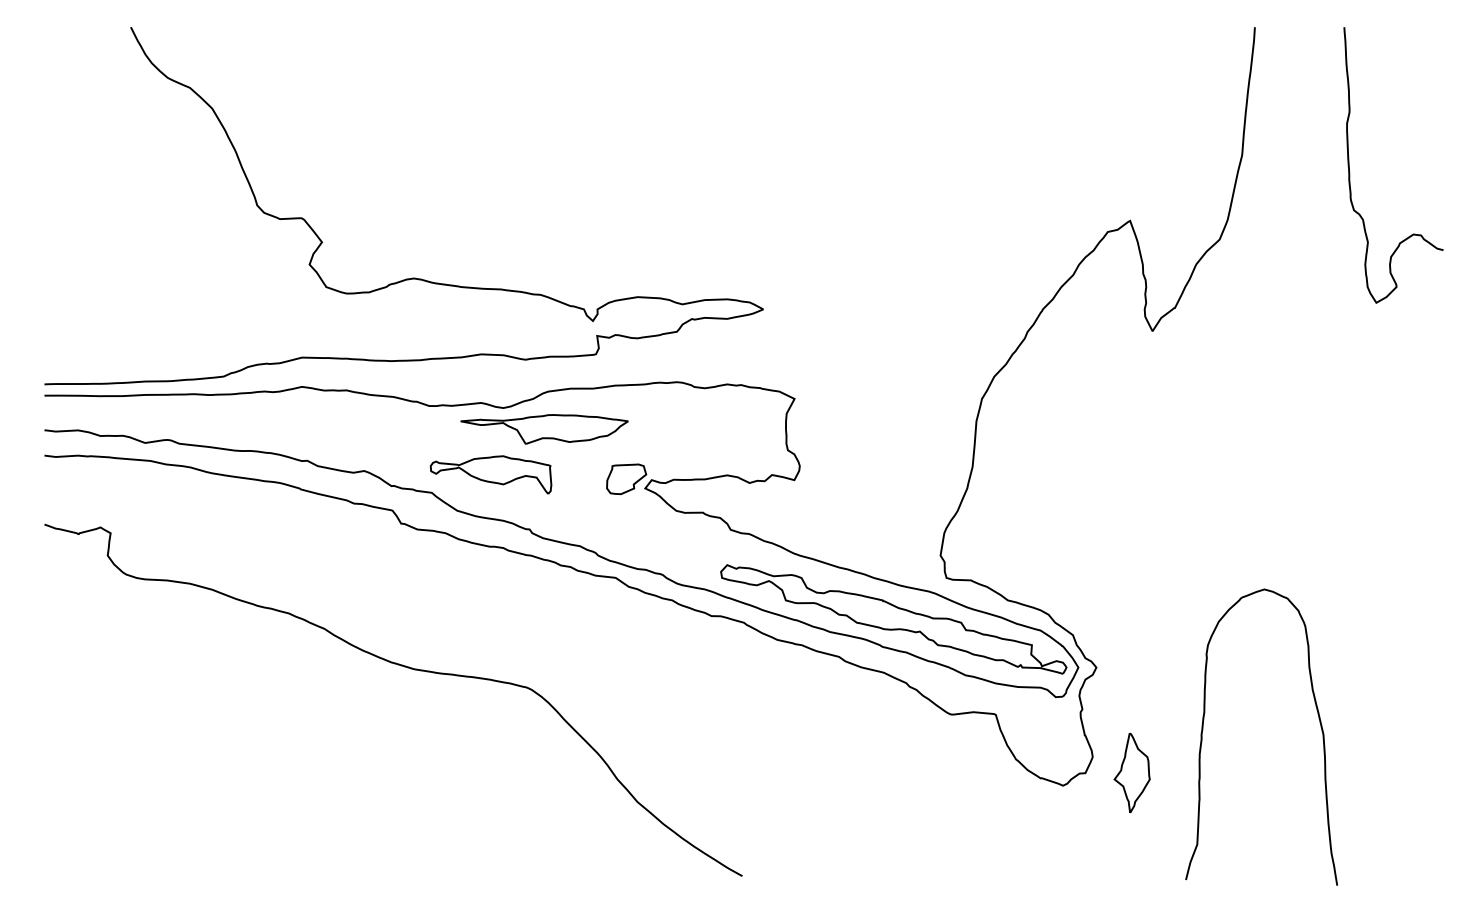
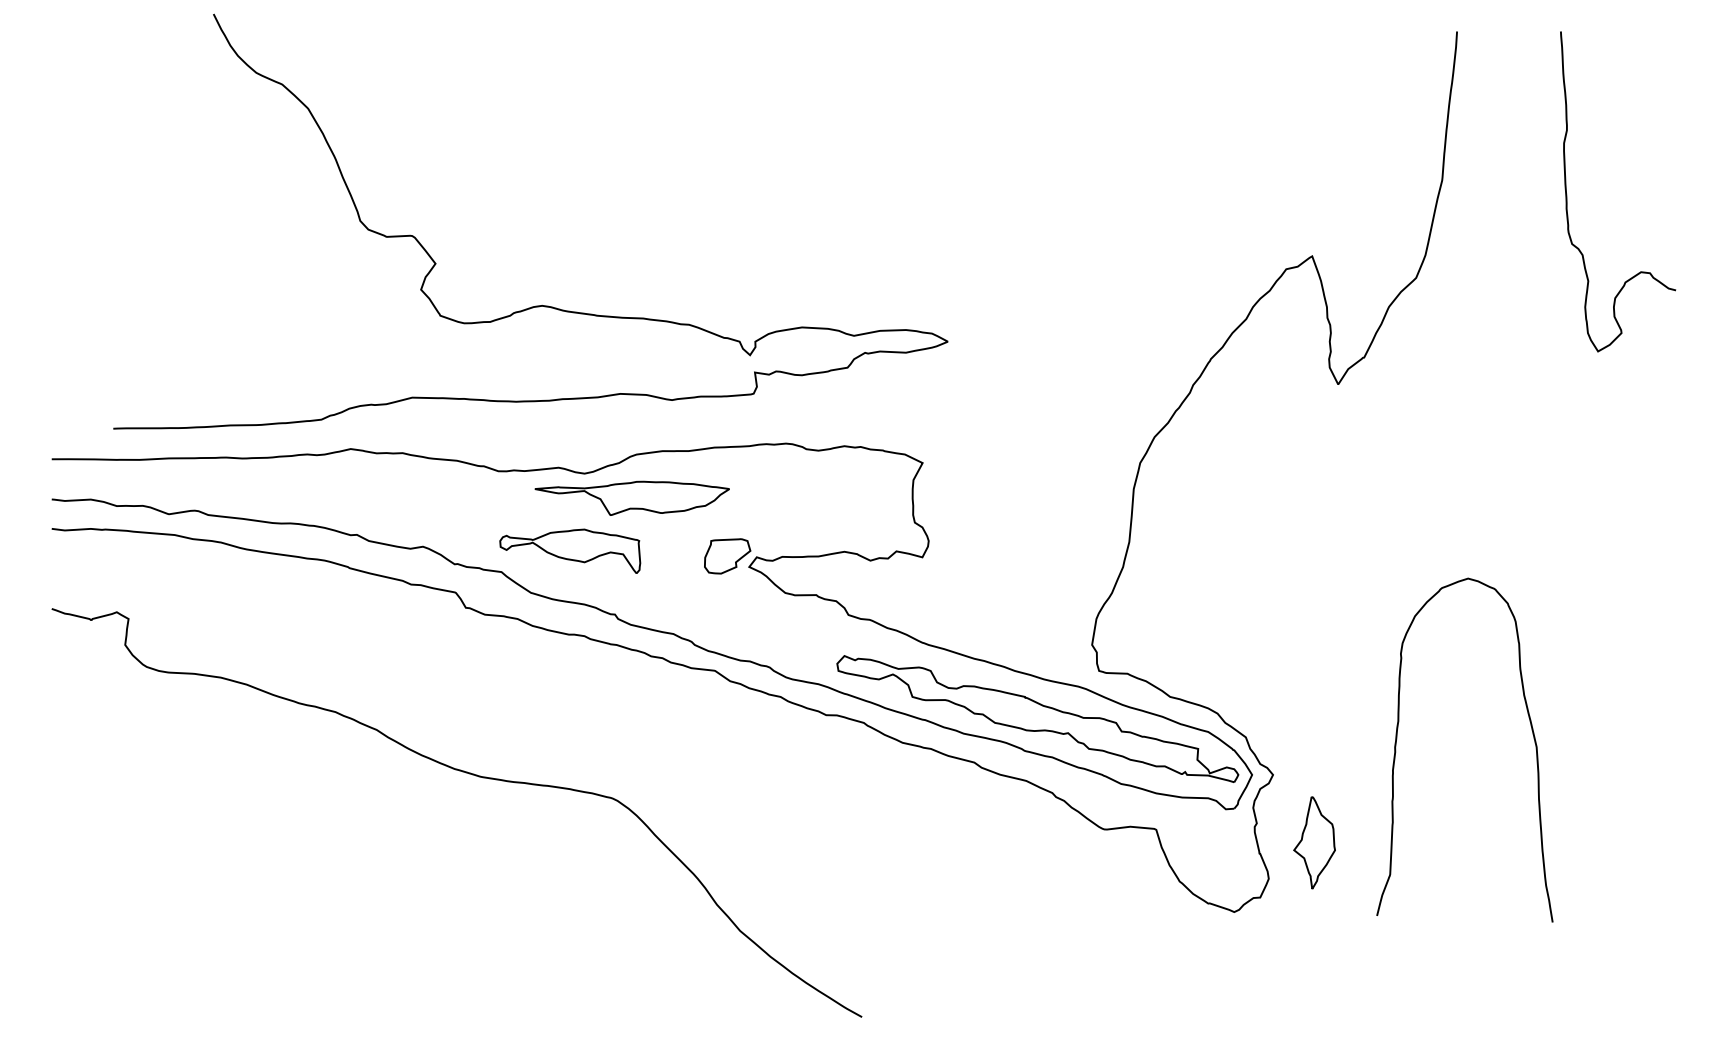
curve: (412, 277) -> (540, 304), moved
curve: (1203, 730) -> (1397, 742), moved
part: (1131, 772) -> (1313, 842), moved

